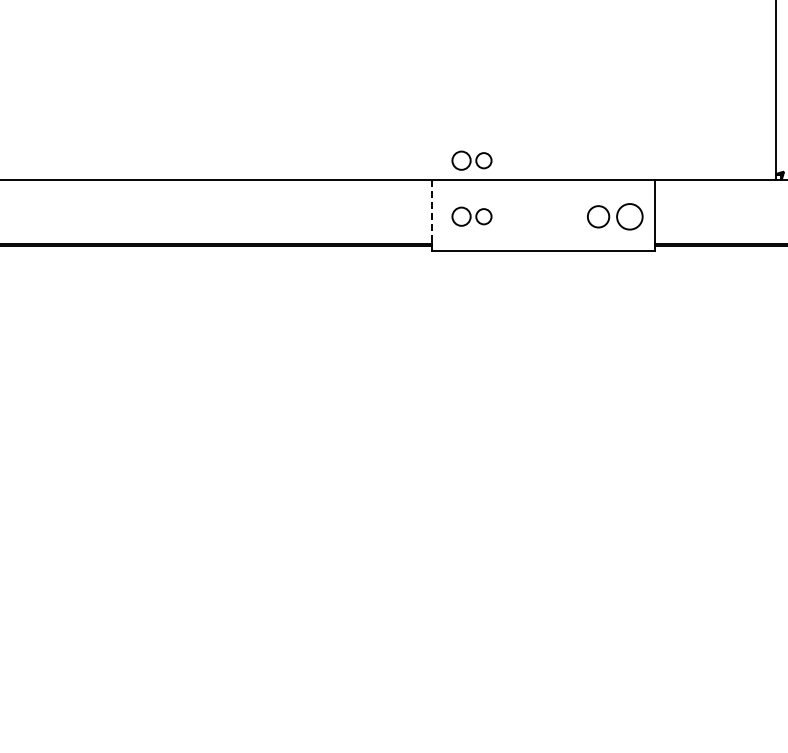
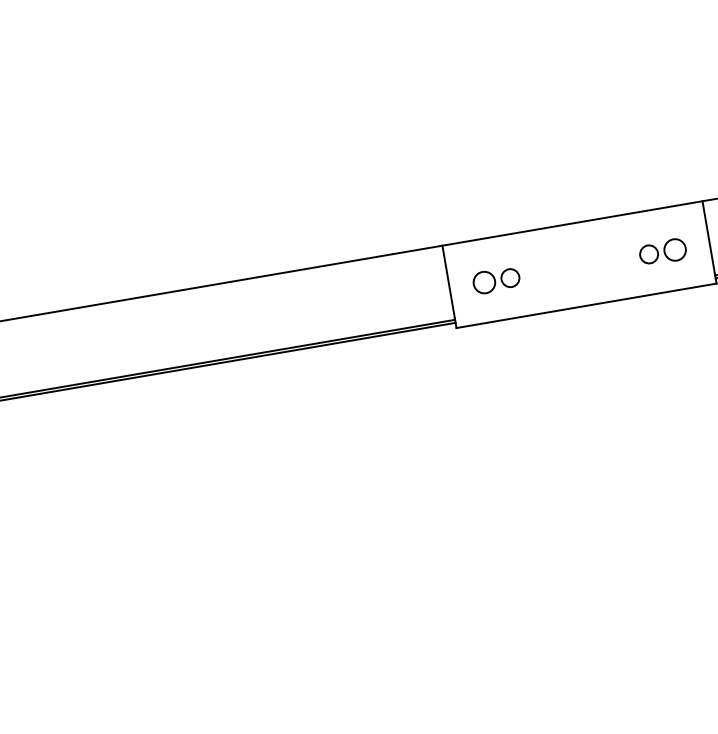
part: (471, 160) -> (484, 215), removed
line: (431, 211) -> (448, 282), dashed -> solid
part: (614, 216) -> (662, 251), size x0.71

